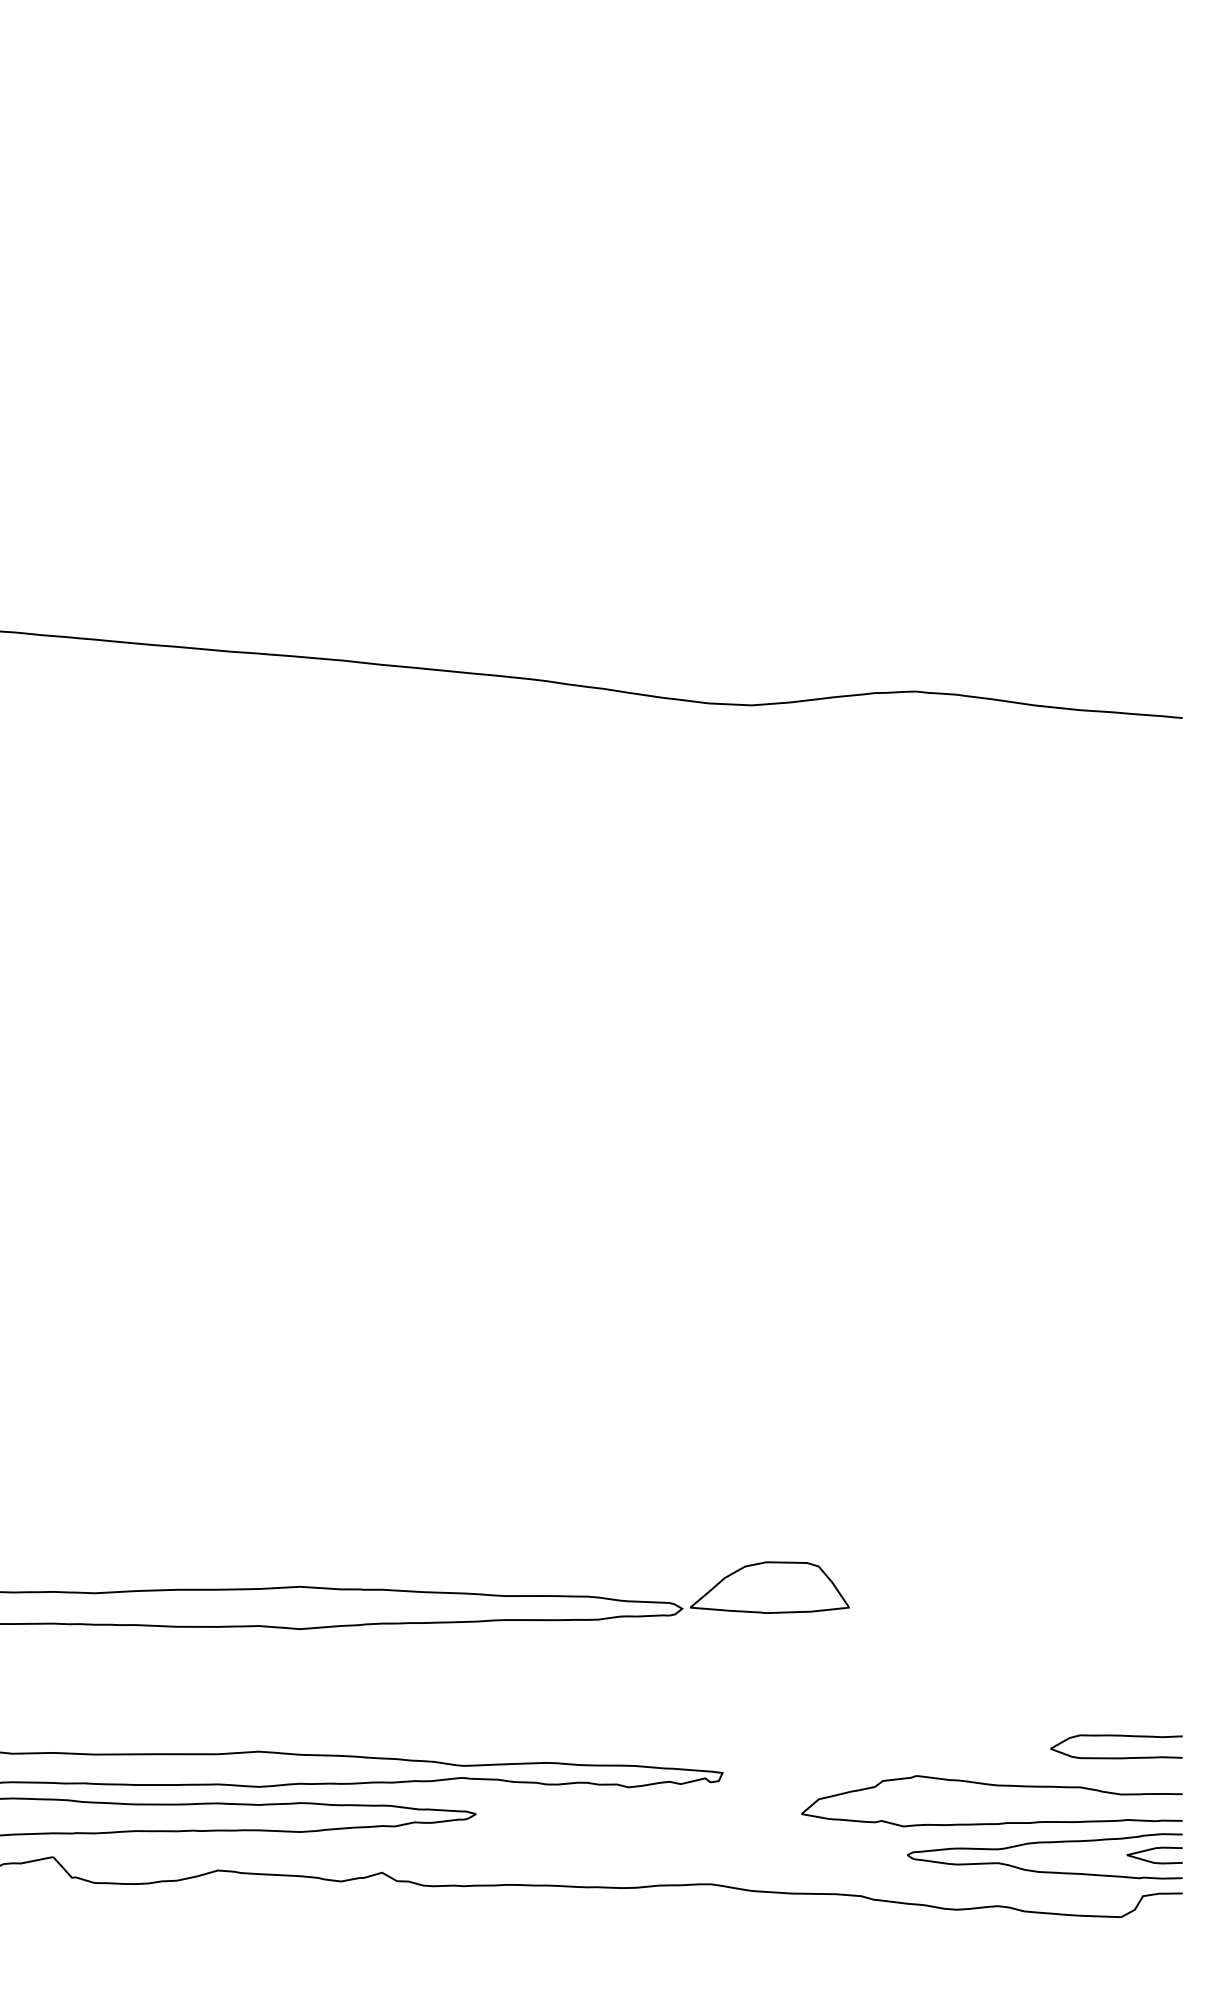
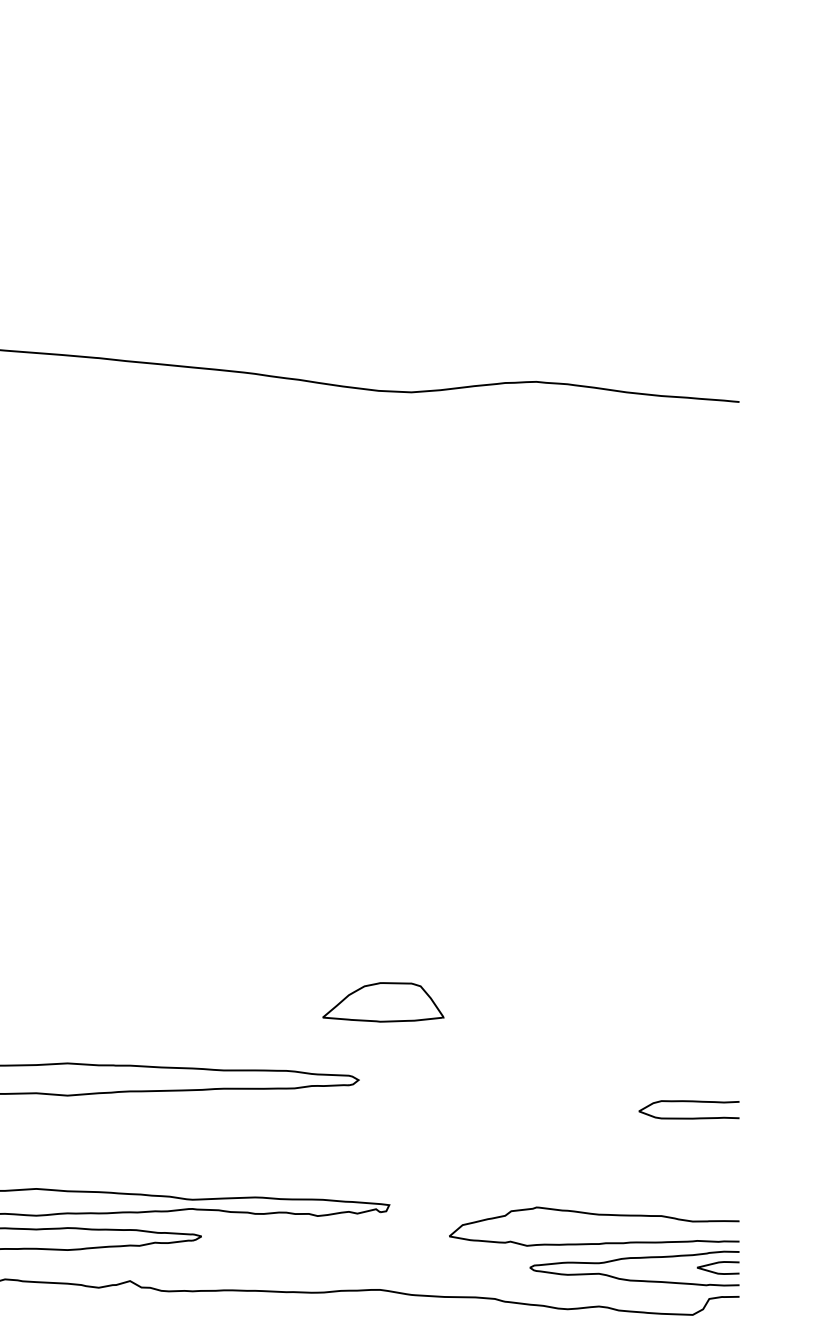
part: (769, 1587) -> (383, 1002), moved
curve: (1116, 1736) -> (689, 1101), moved

